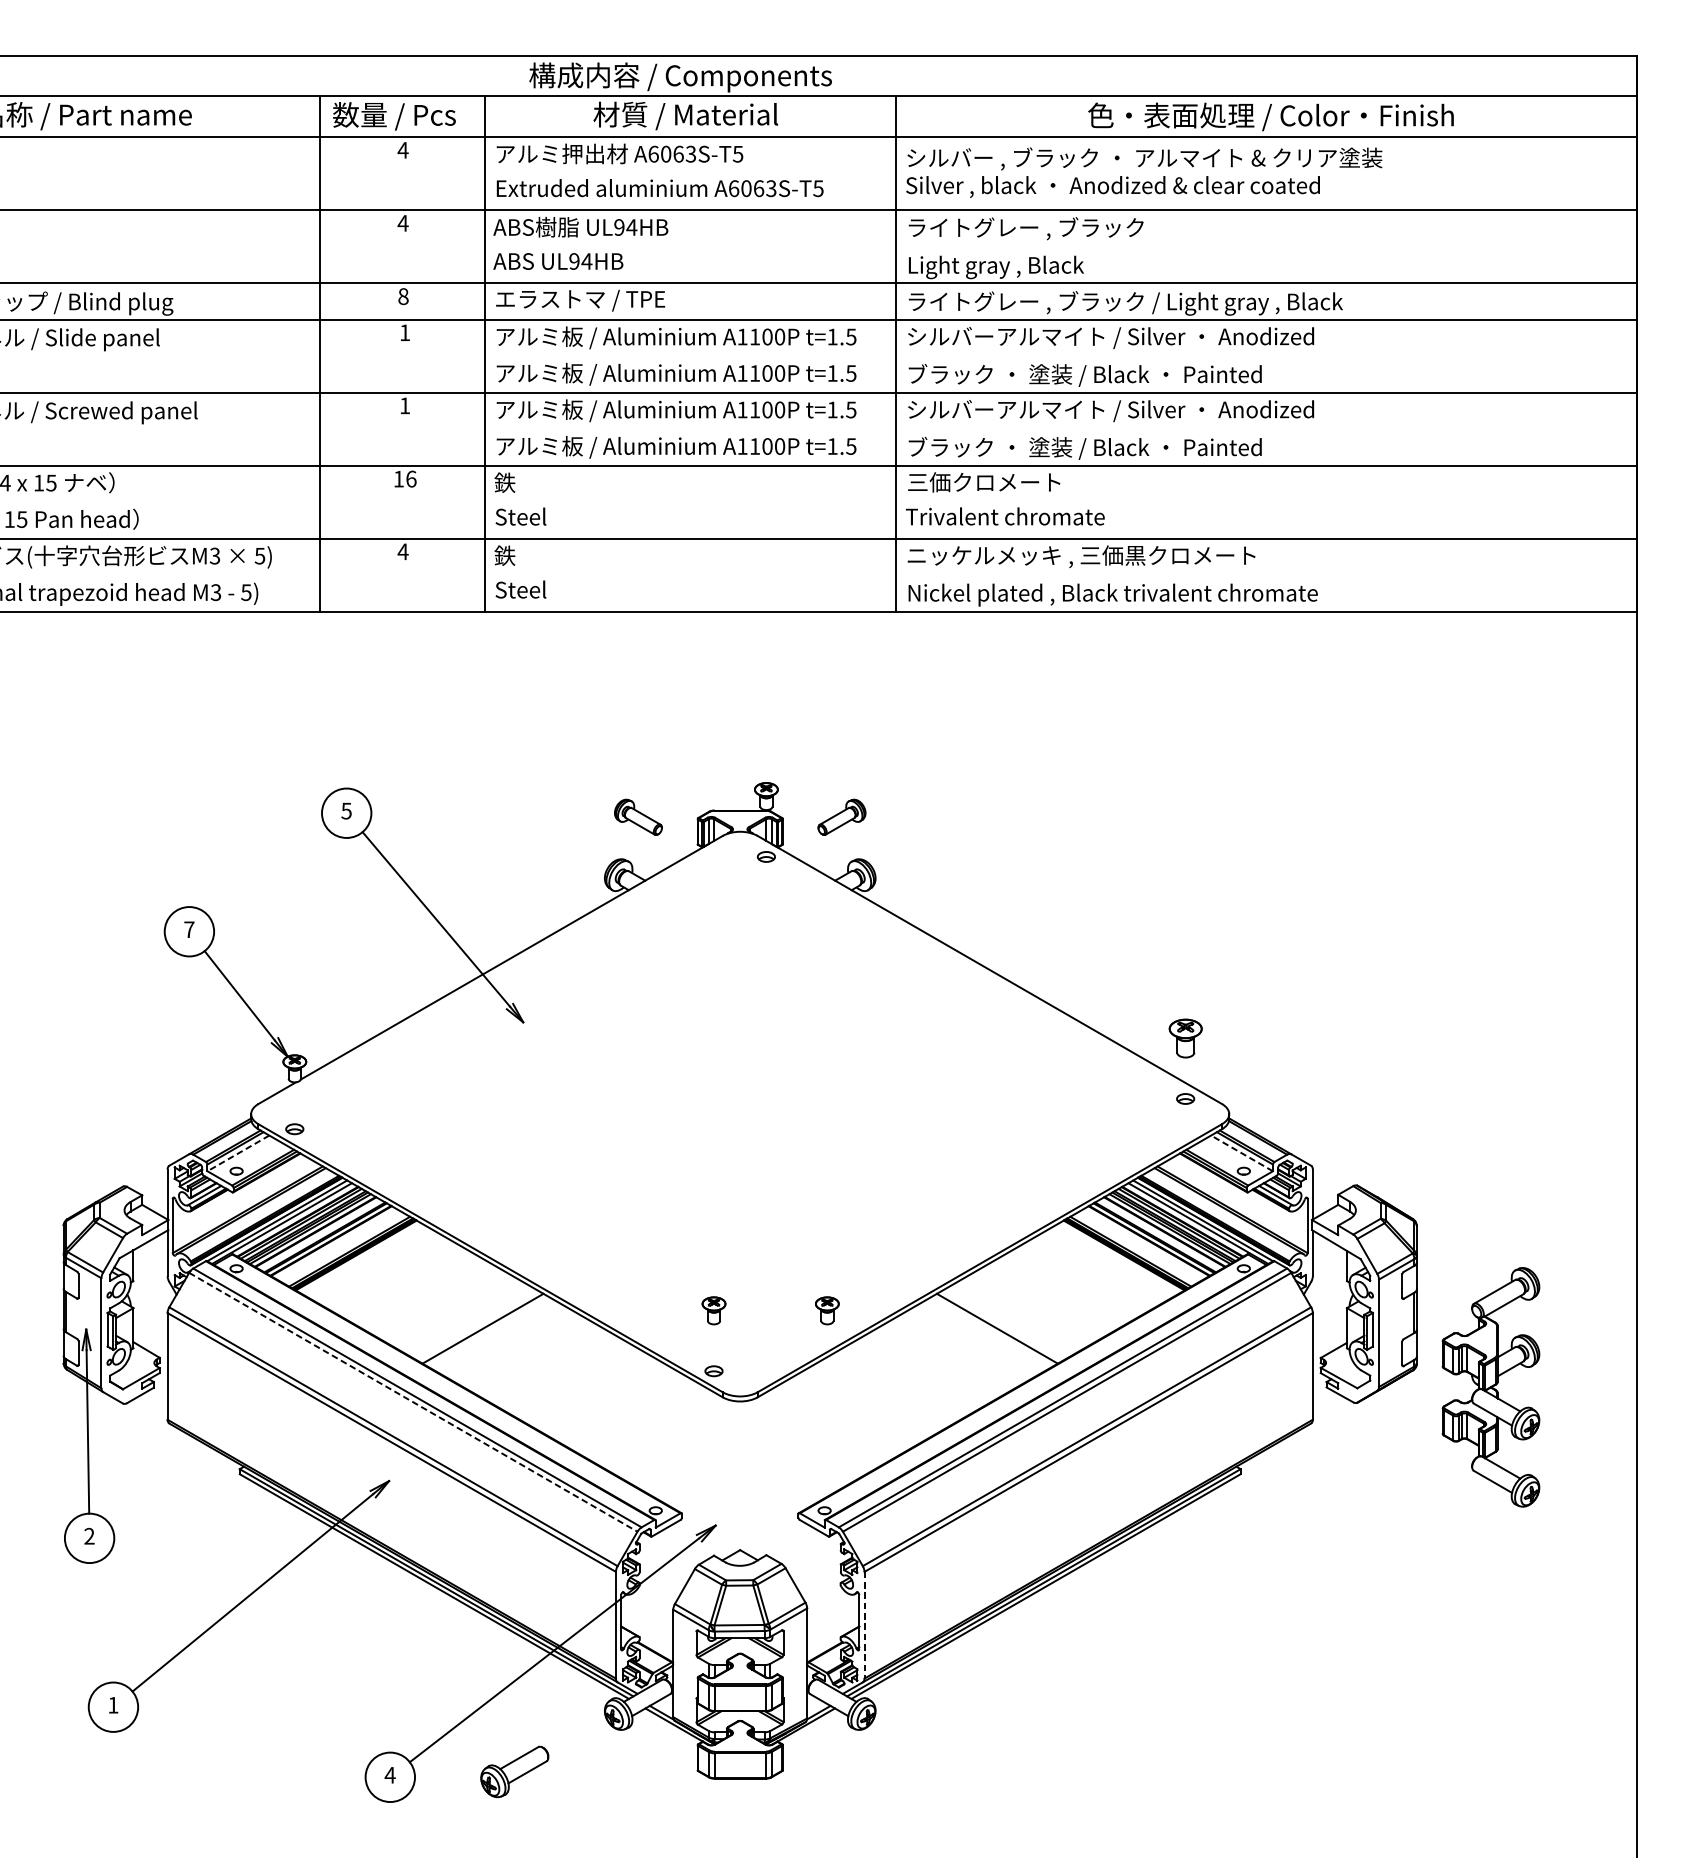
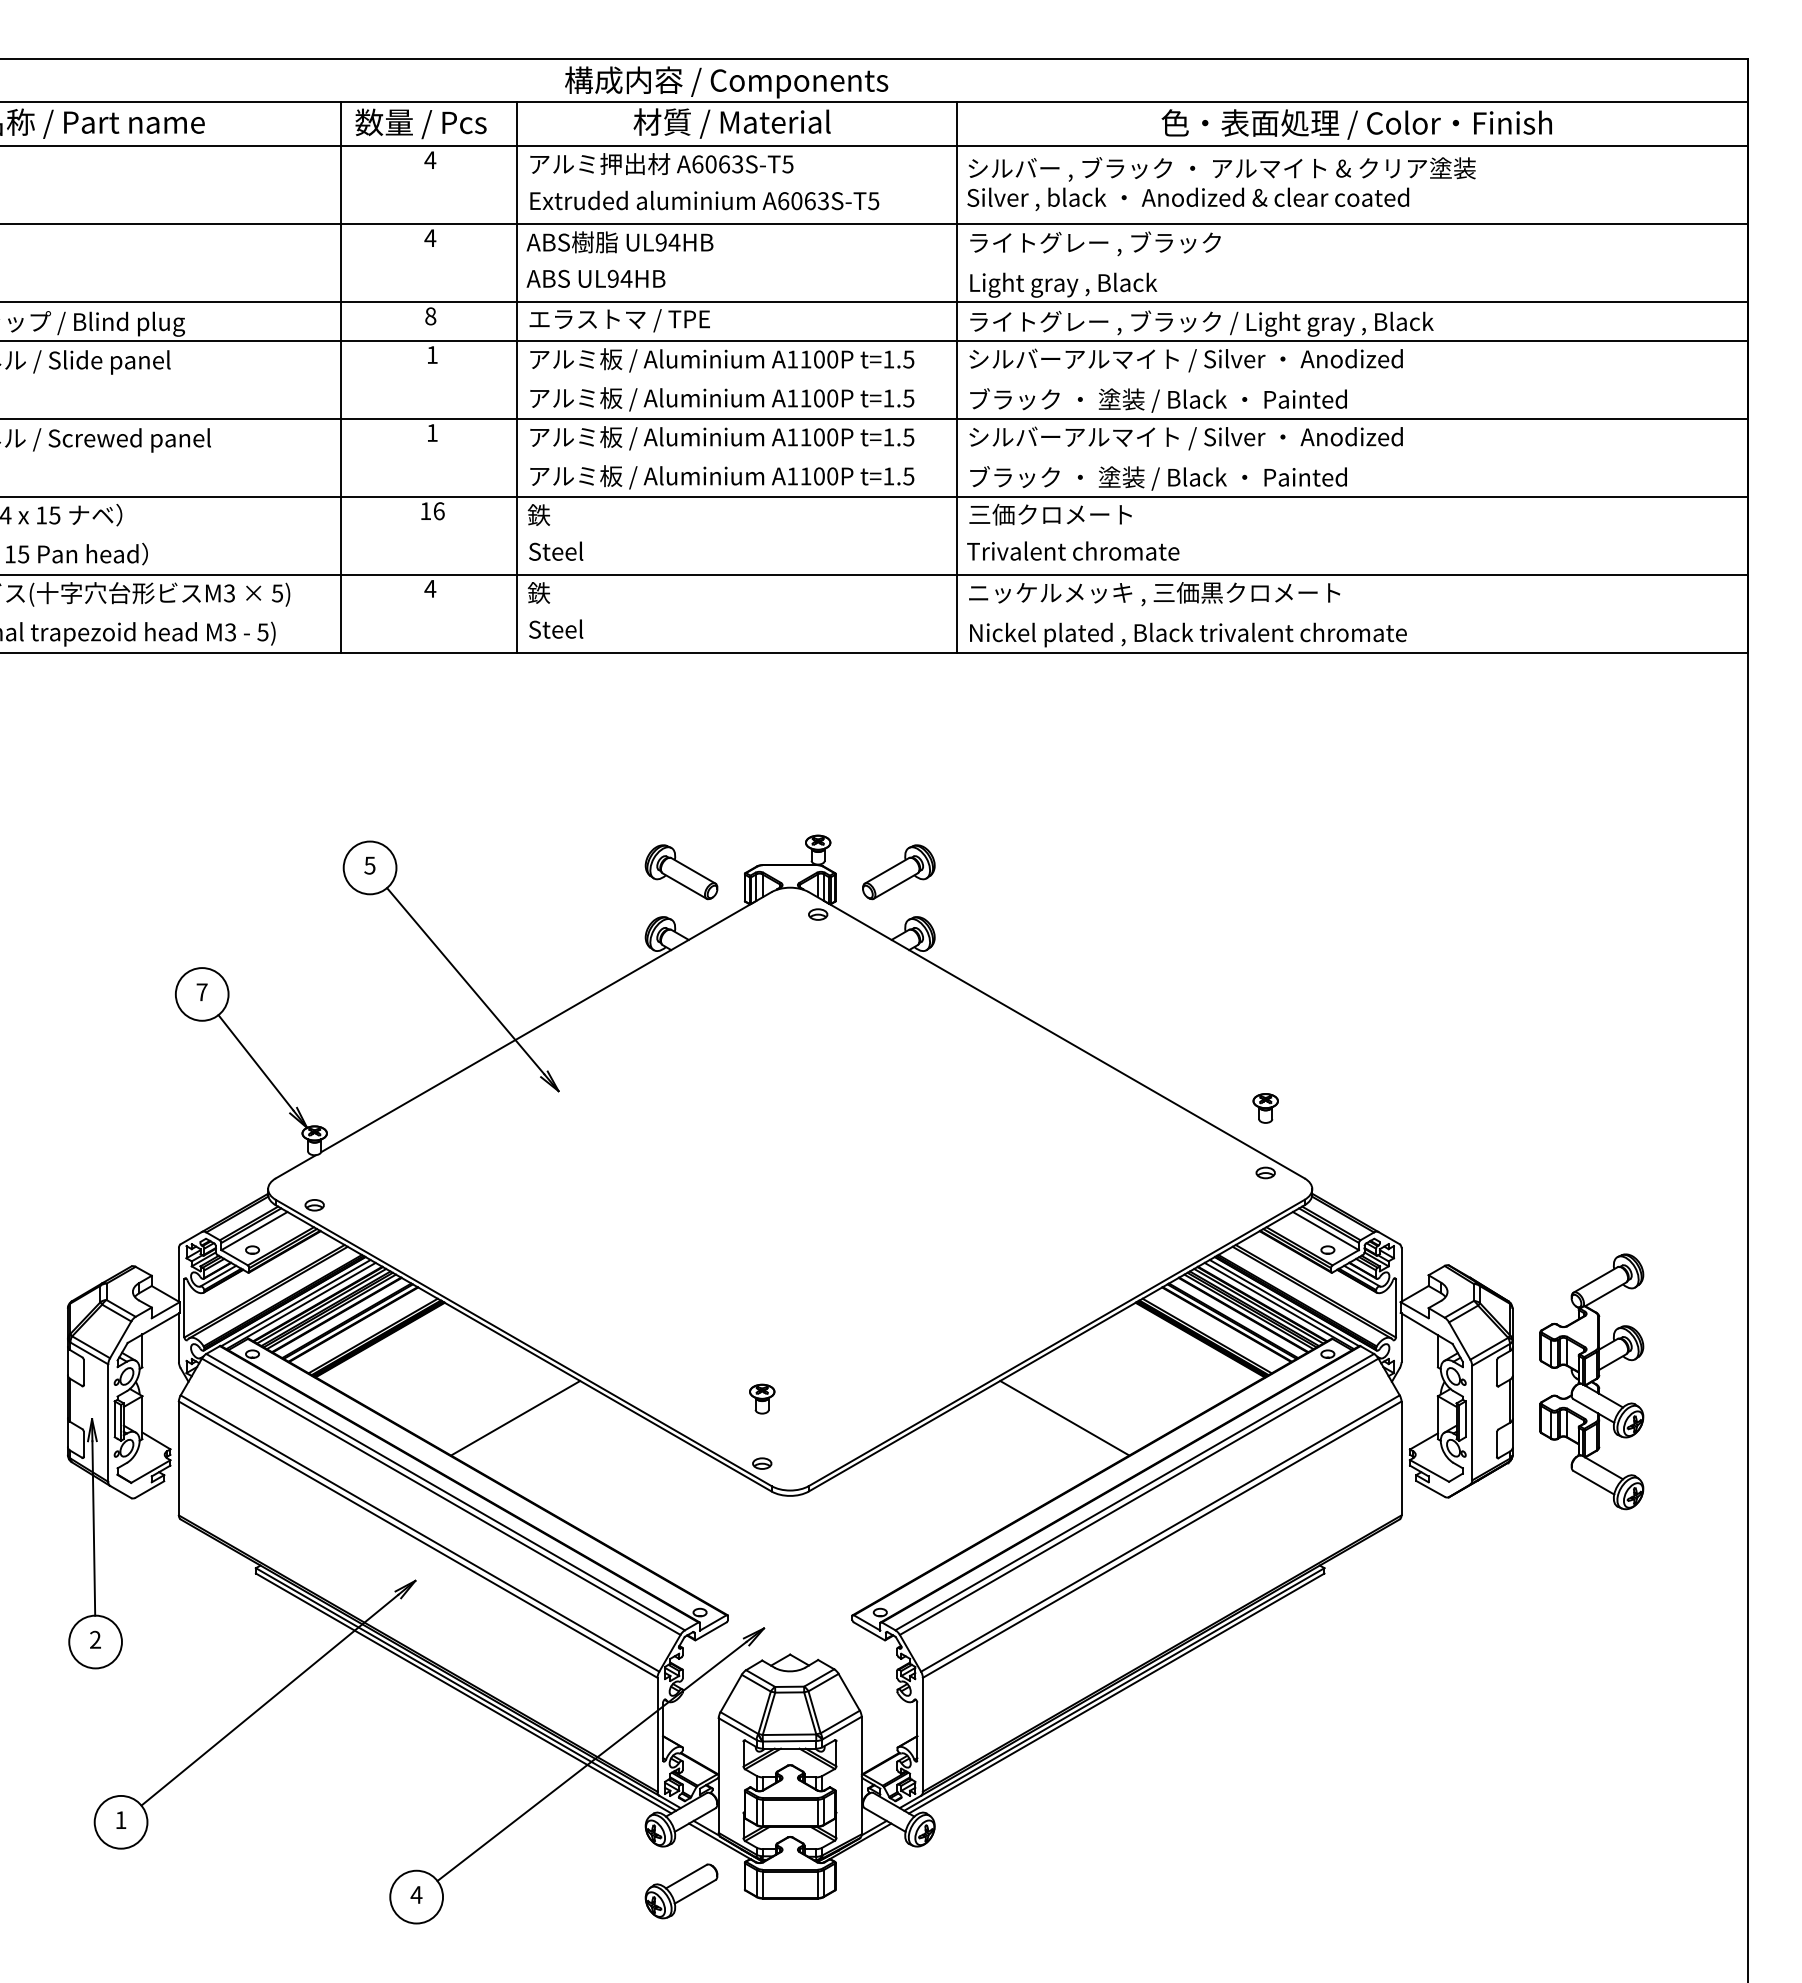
part: (638, 817) -> (681, 872), size x1.43
part: (841, 817) -> (898, 872), size x1.43
part: (1185, 1038) -> (1265, 1108), size x0.71
line: (1241, 1152) -> (1325, 1230), dashed -> solid
line: (238, 1153) -> (254, 1231), dashed -> solid
part: (827, 1310) -> (883, 1398), removed
part: (1490, 1387) -> (1591, 1381), moved
line: (413, 1402) -> (441, 1497), dashed -> solid
line: (864, 1624) -> (922, 1734), dashed -> solid
part: (514, 1772) -> (681, 1891), moved

